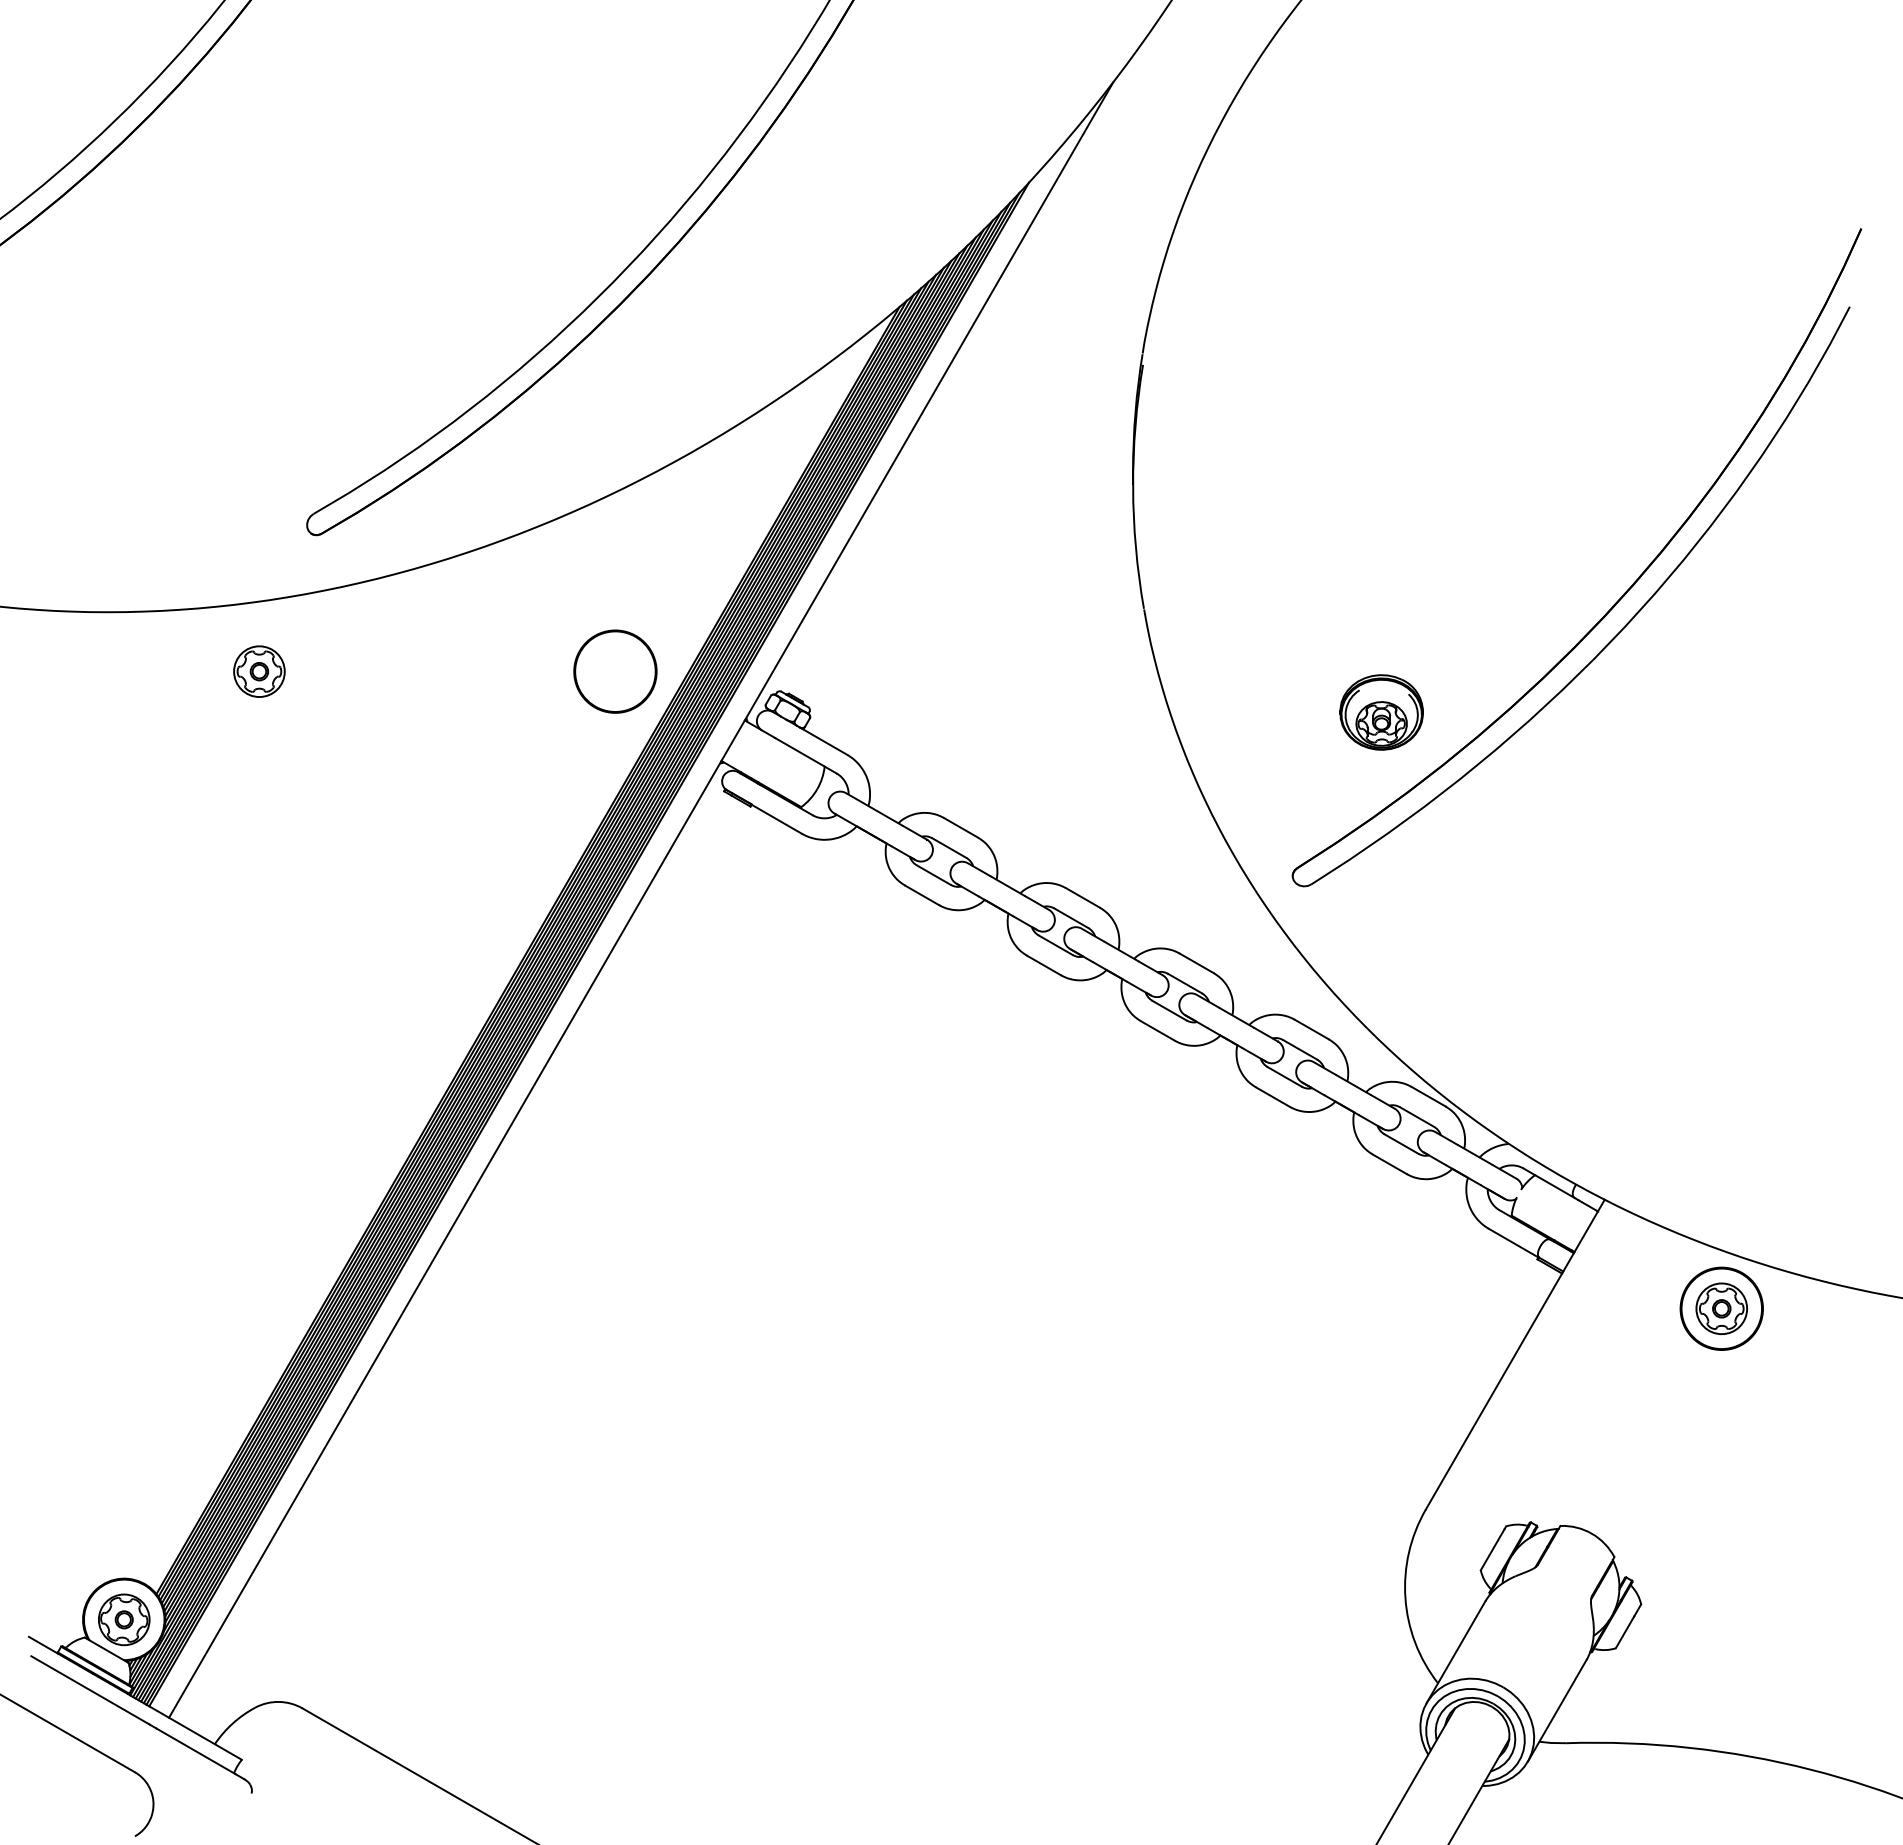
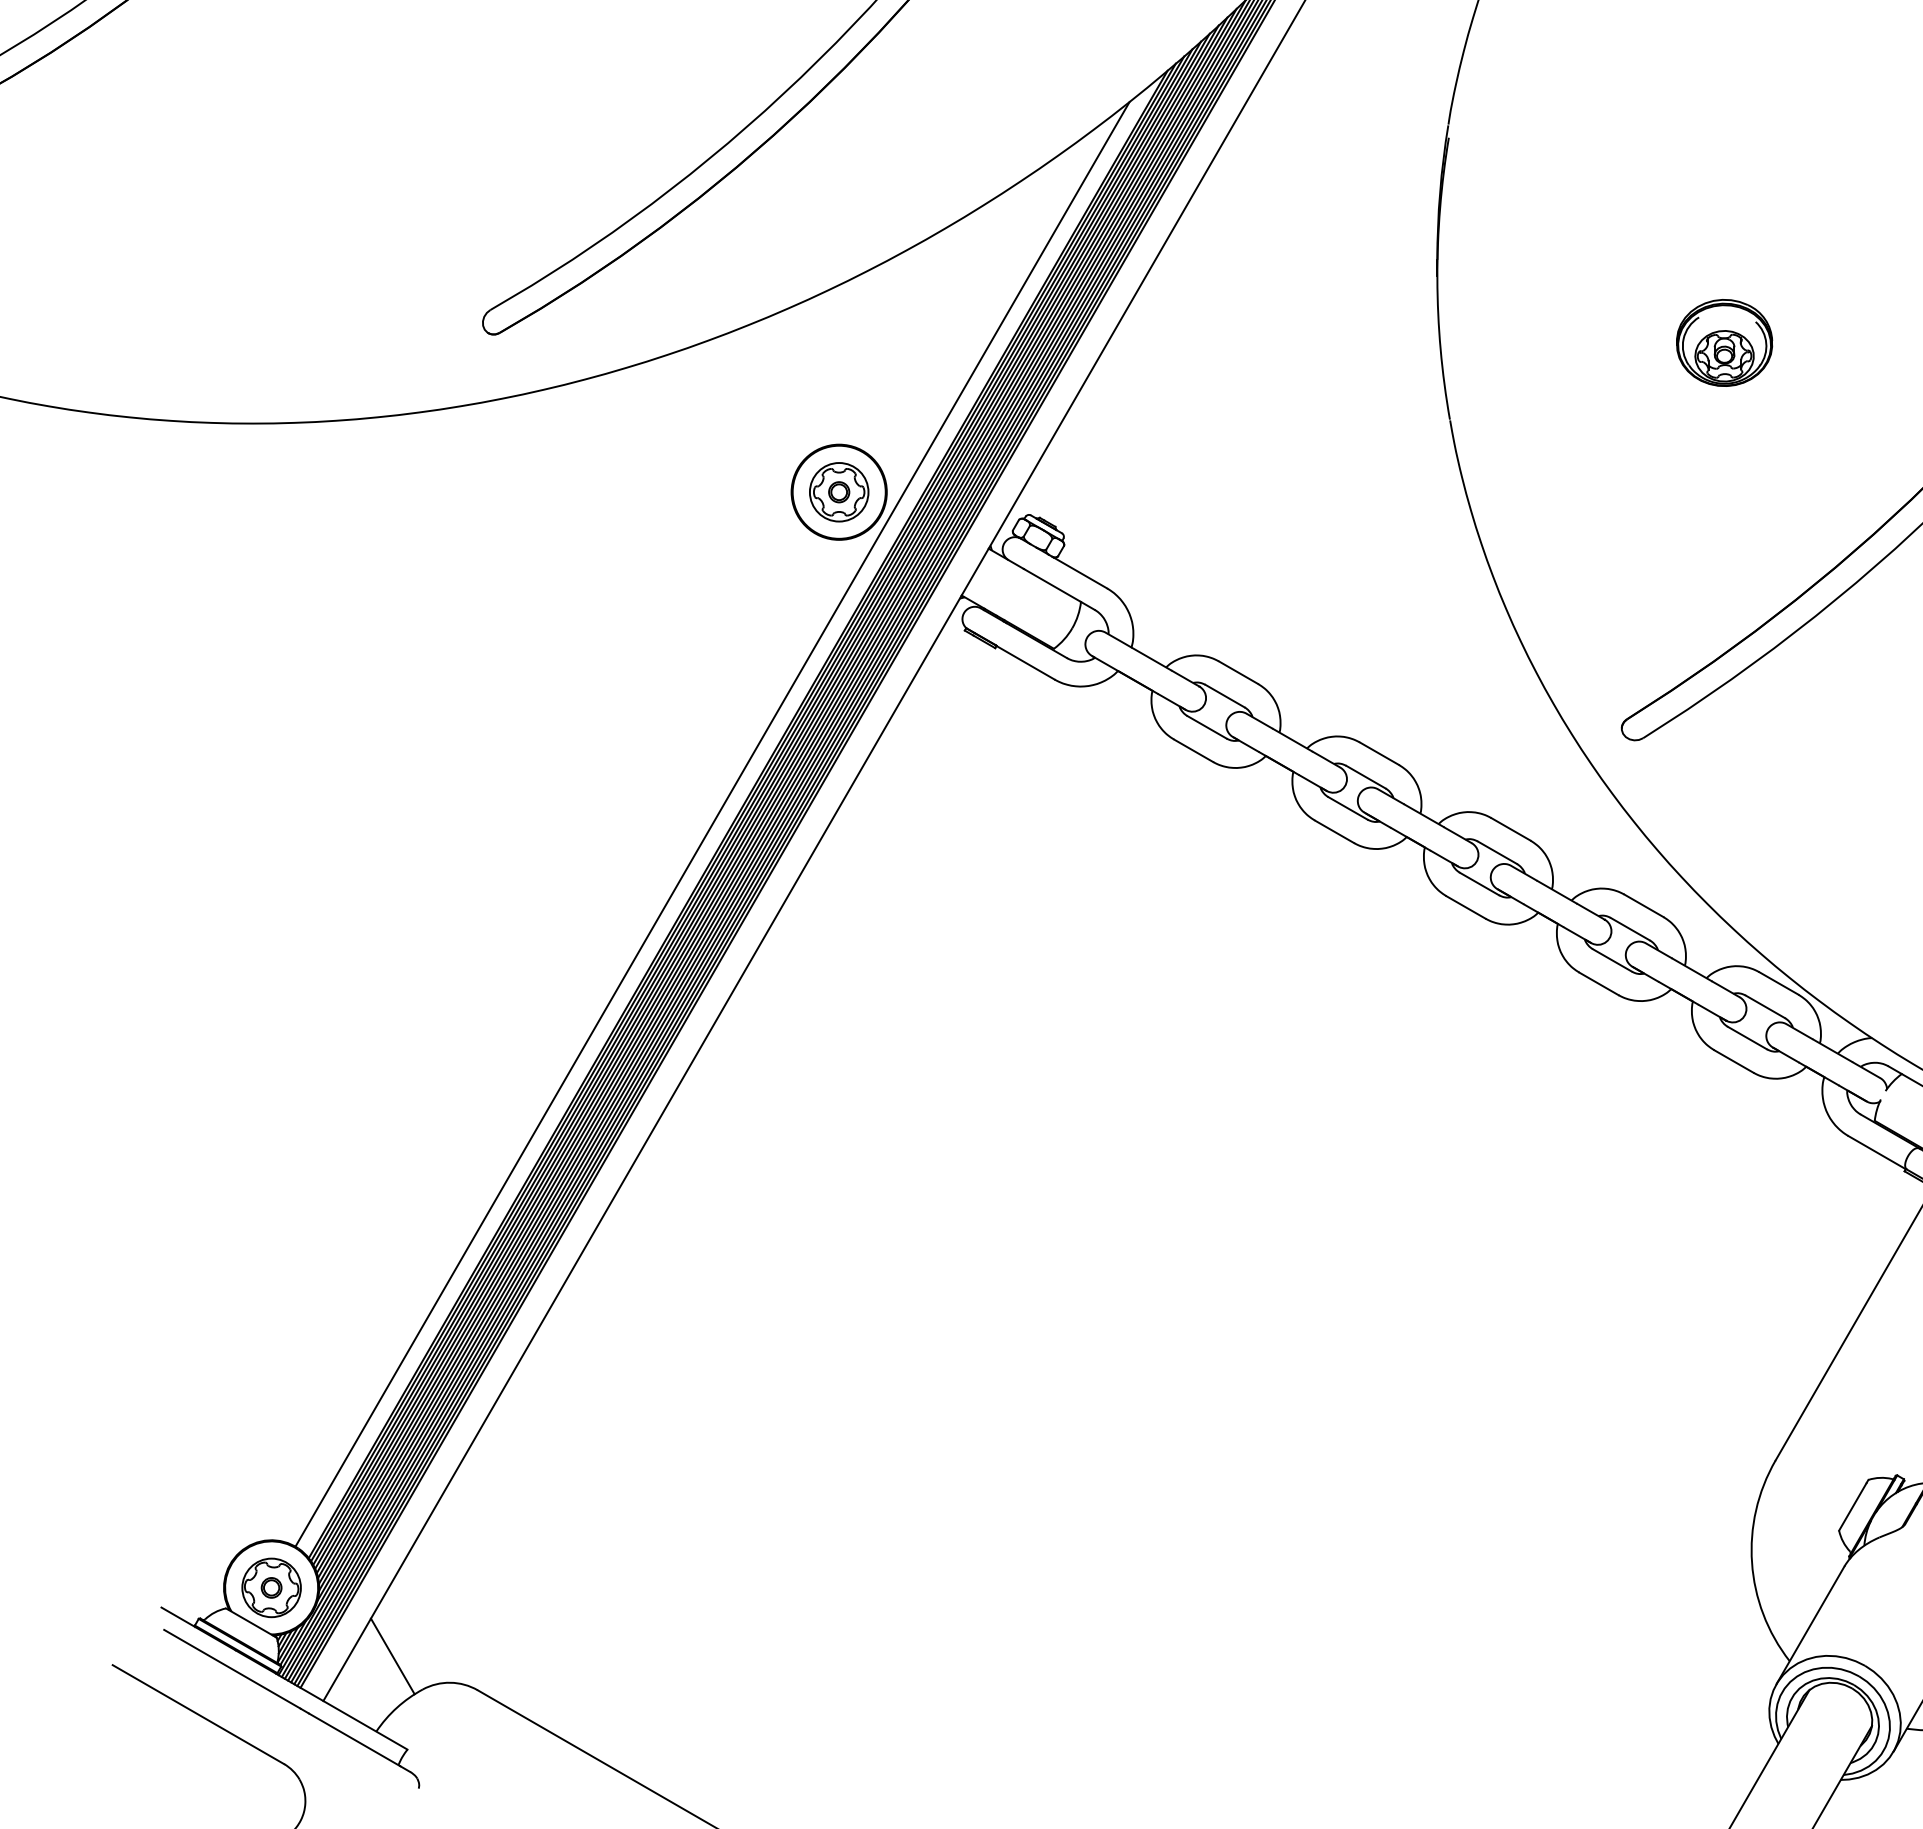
part: (259, 671) -> (839, 492), moved
part: (1381, 712) -> (1724, 343), moved
line: (505, 959) -> (712, 824), added
line: (229, 1678) -> (393, 1655), added

